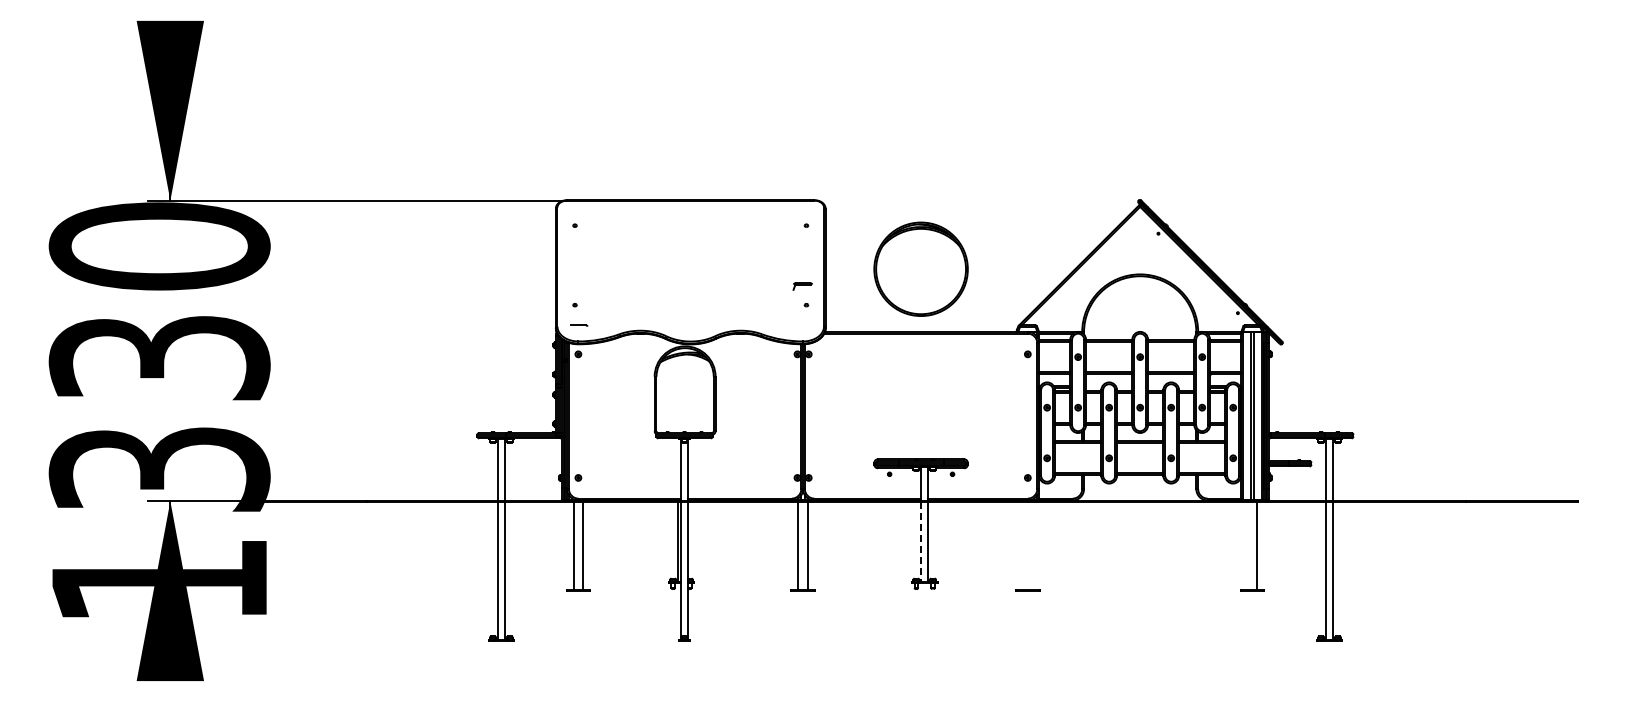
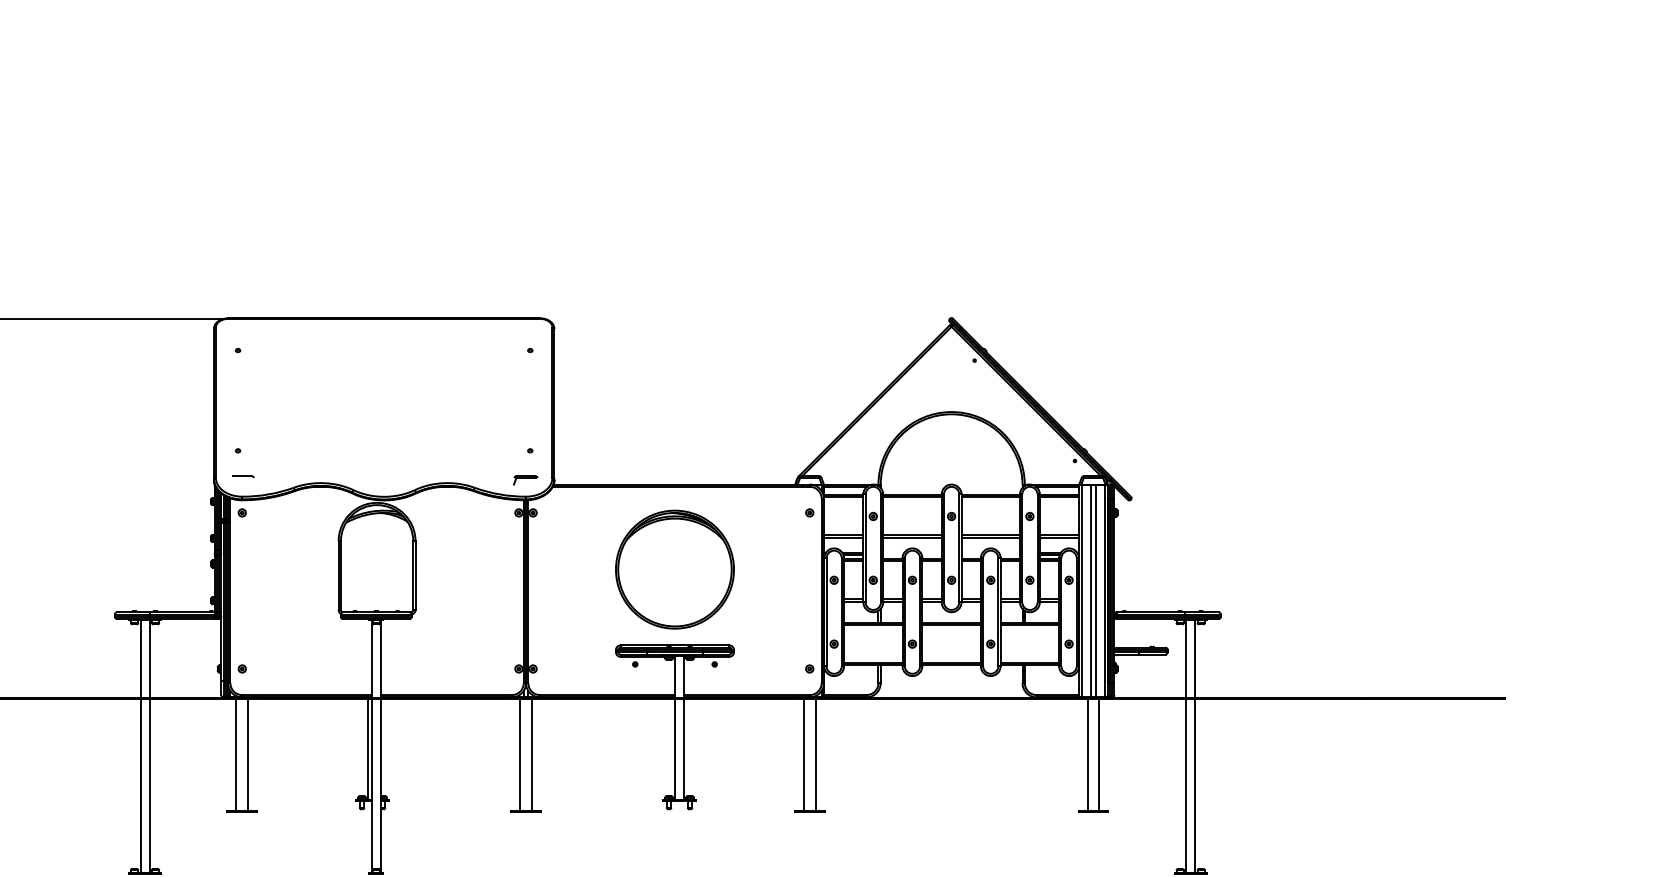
part: (920, 268) -> (674, 568), moved
part: (802, 286) -> (525, 480), moved
line: (921, 542) -> (675, 750), dashed -> solid
line: (1023, 545) -> (804, 754), added
line: (1032, 545) -> (815, 754), added
line: (1247, 545) -> (1087, 754), added

